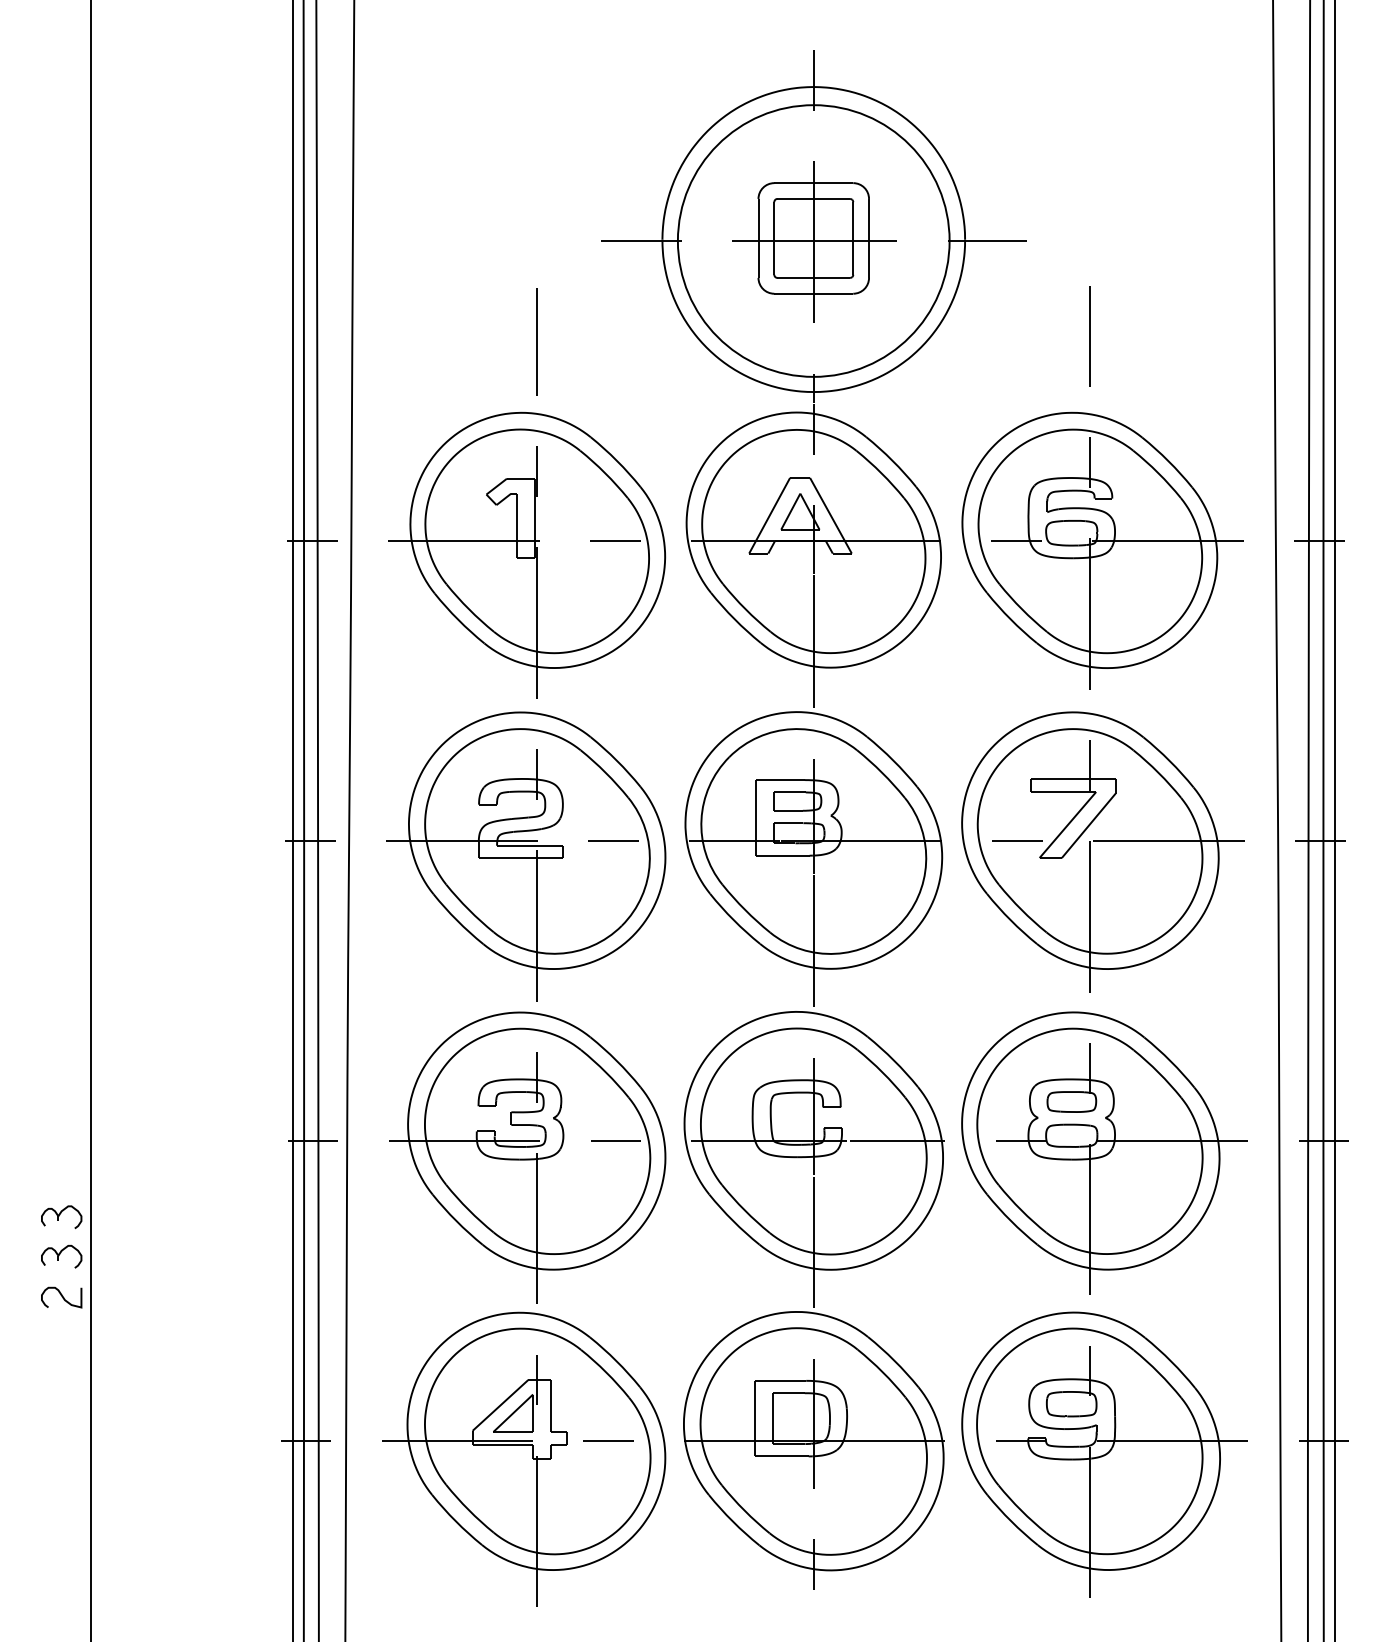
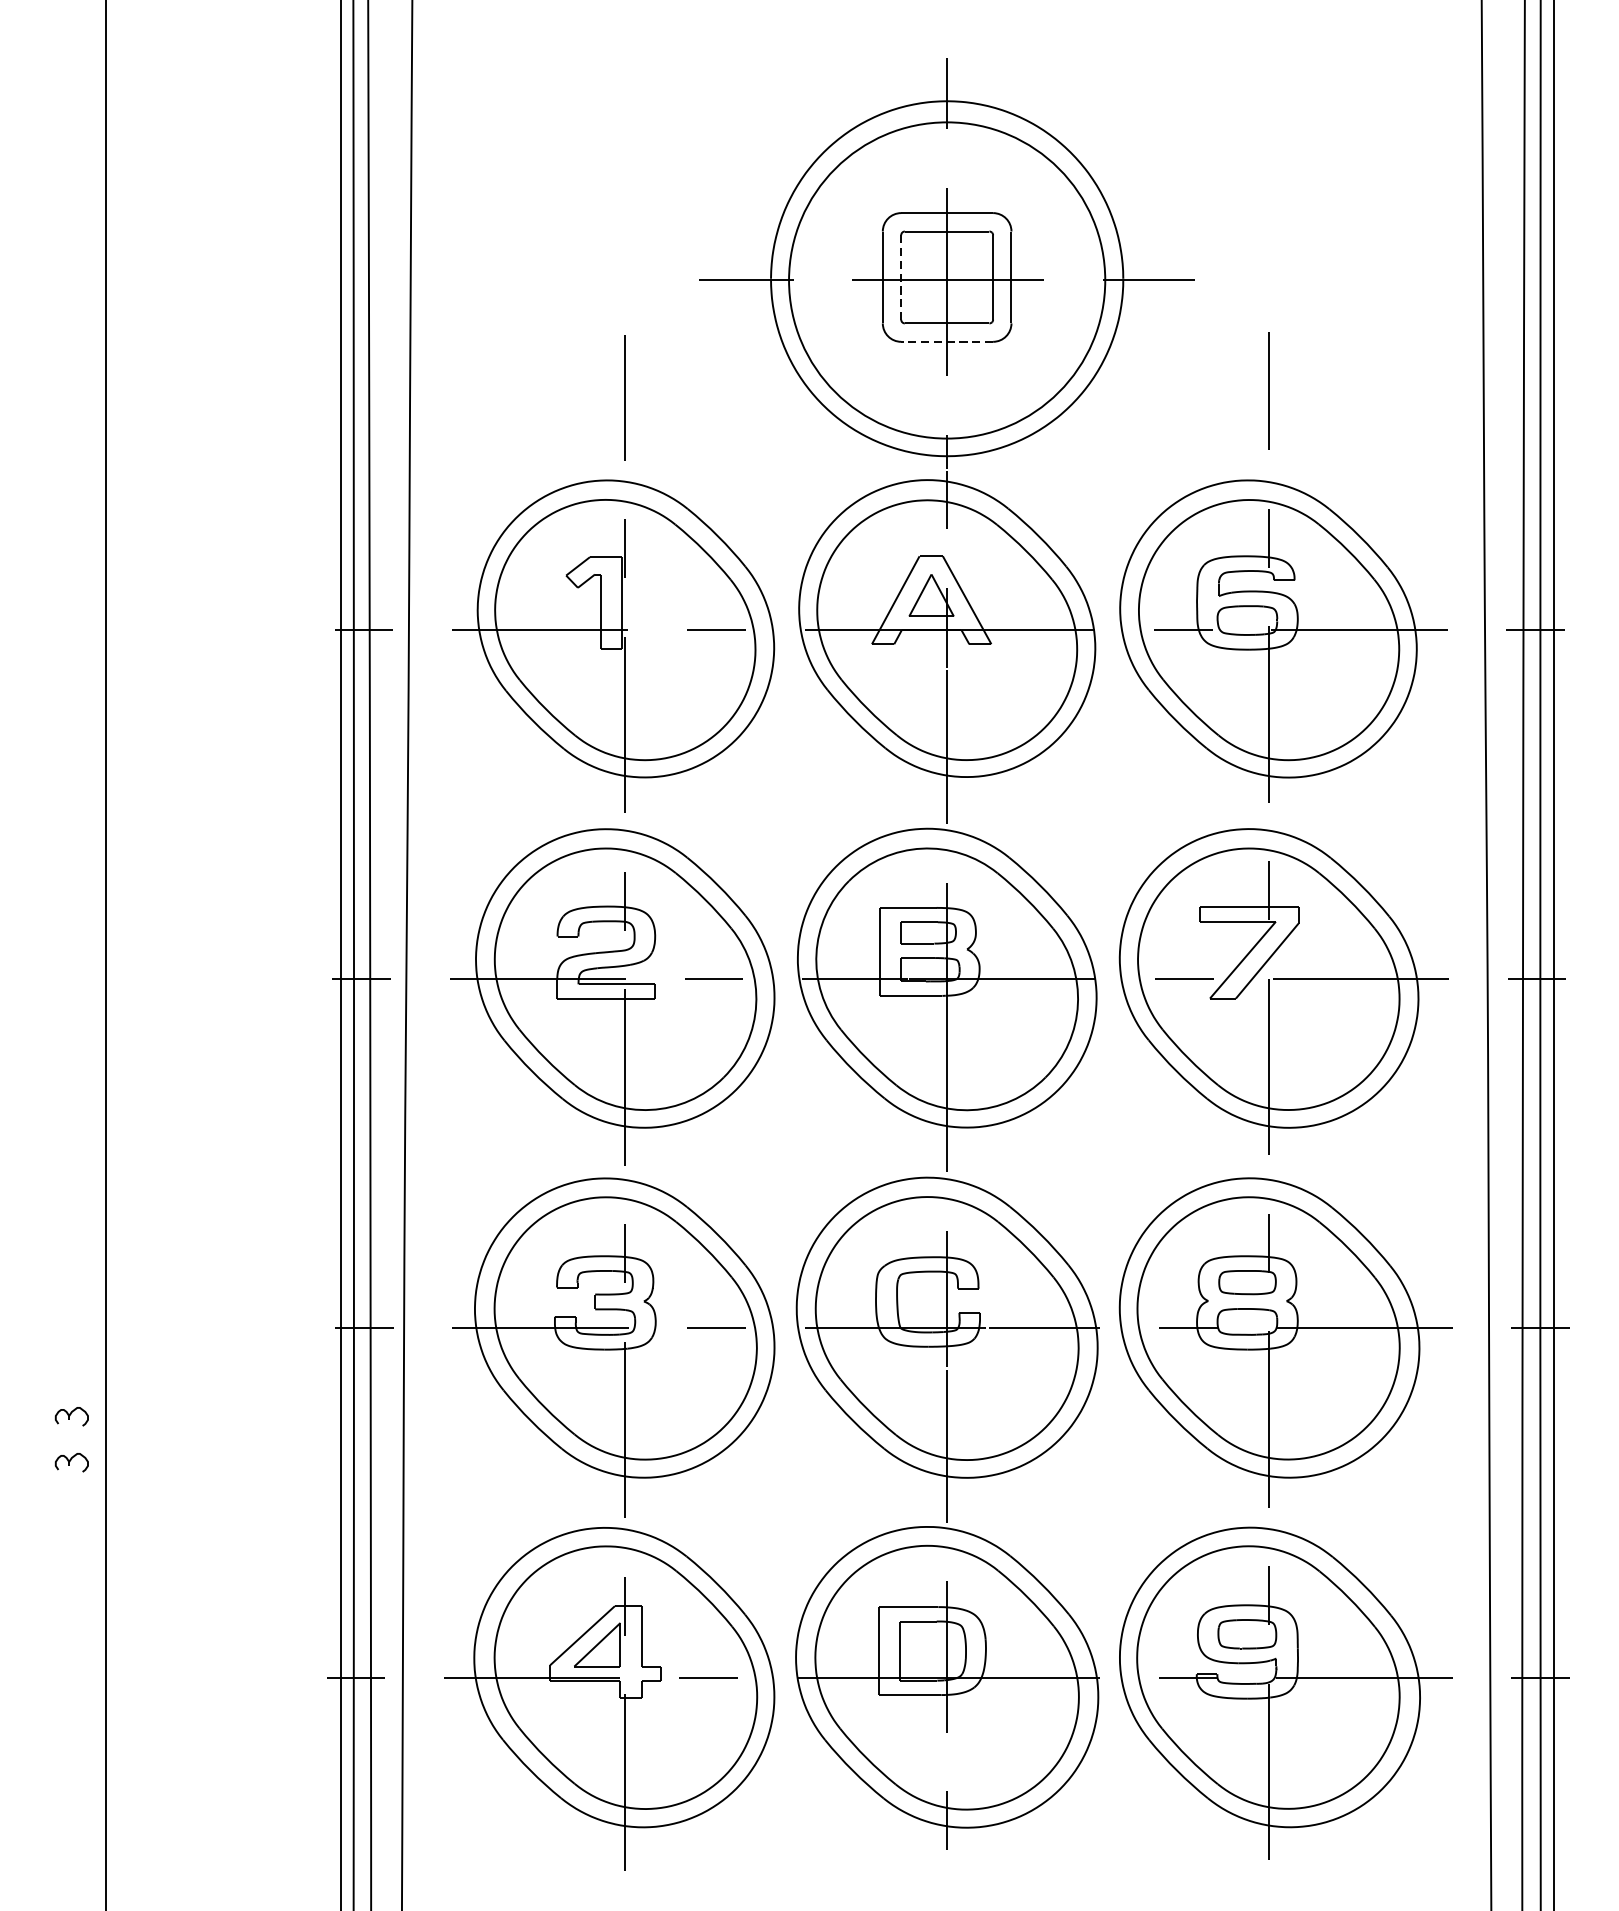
line: (774, 238) -> (901, 277), solid -> dashed
line: (813, 293) -> (946, 341), solid -> dashed
part: (61, 1217) -> (71, 1416), size x0.7
part: (61, 1256) -> (71, 1462), size x0.7
curve: (61, 1296) -> (71, 1508), removed

